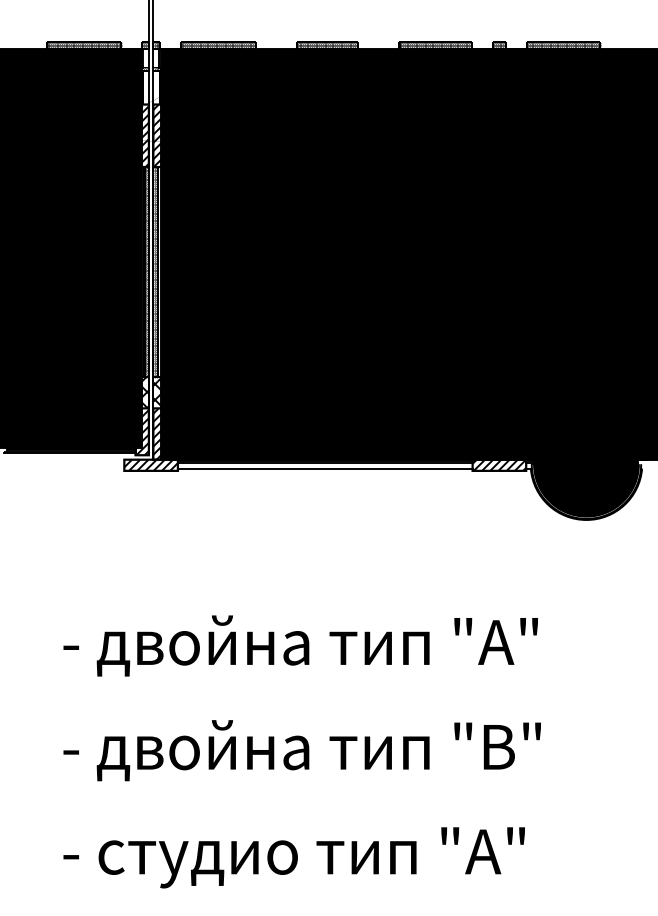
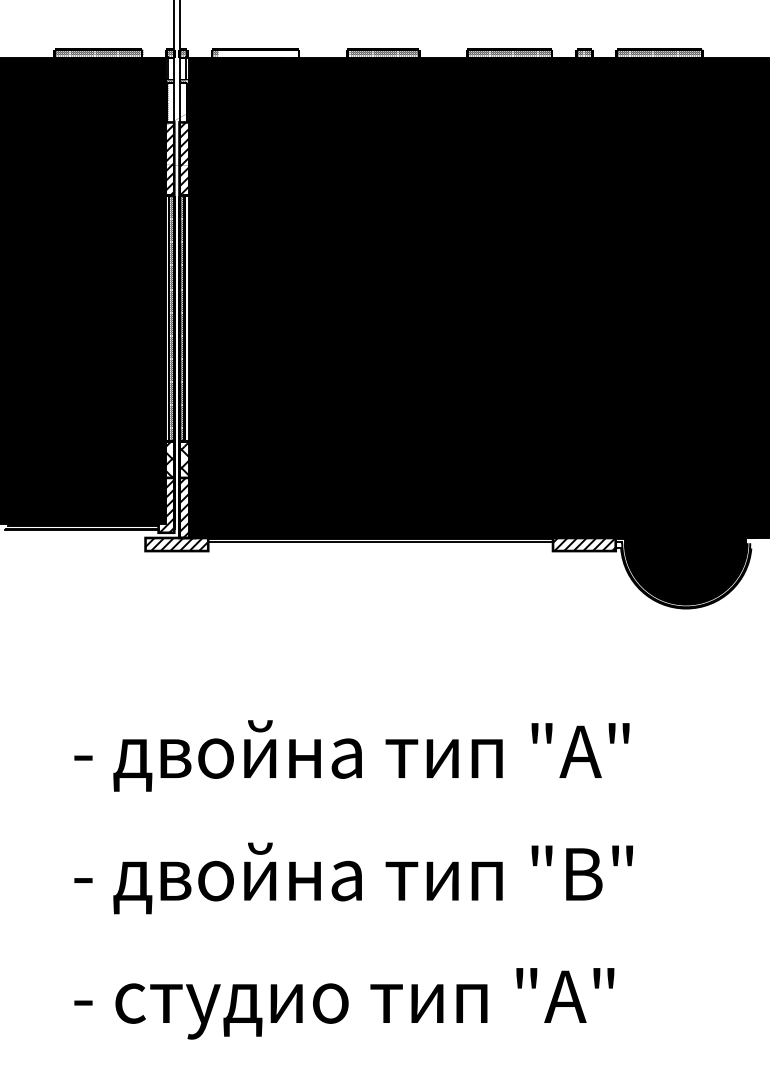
hatch: (220, 45) -> (258, 53), removed
line: (324, 468) -> (379, 548), removed

